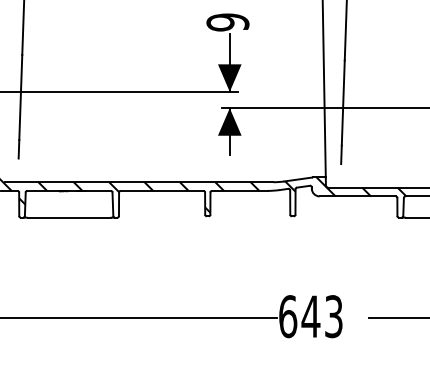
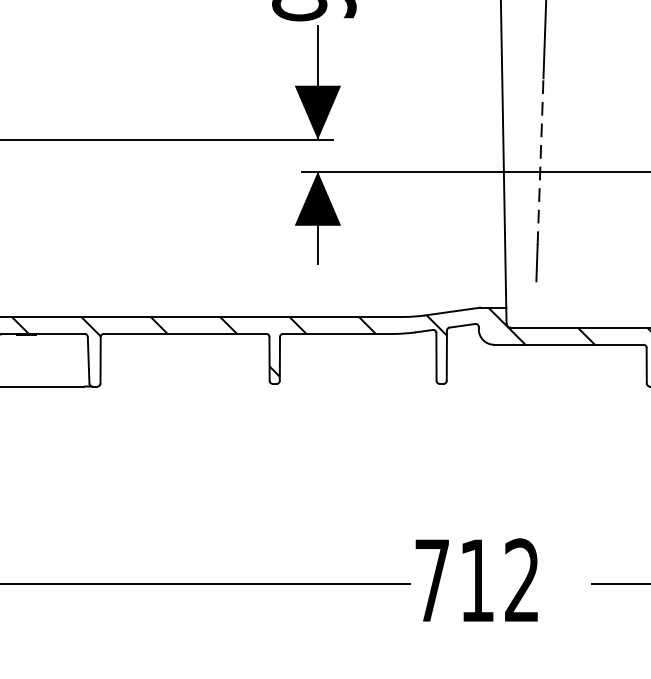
line: (343, 103) -> (540, 162), solid -> dashed
text: (310, 316) -> (476, 580), 643 -> 712

